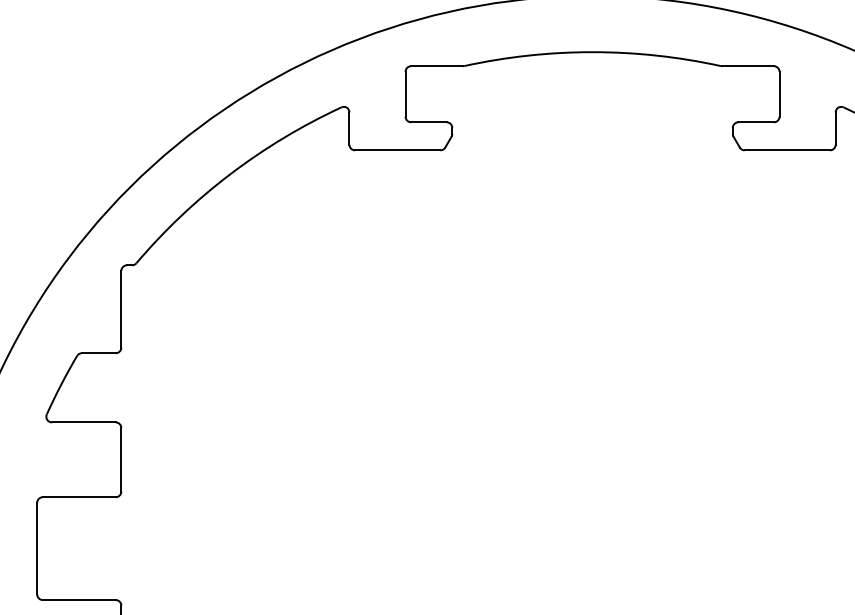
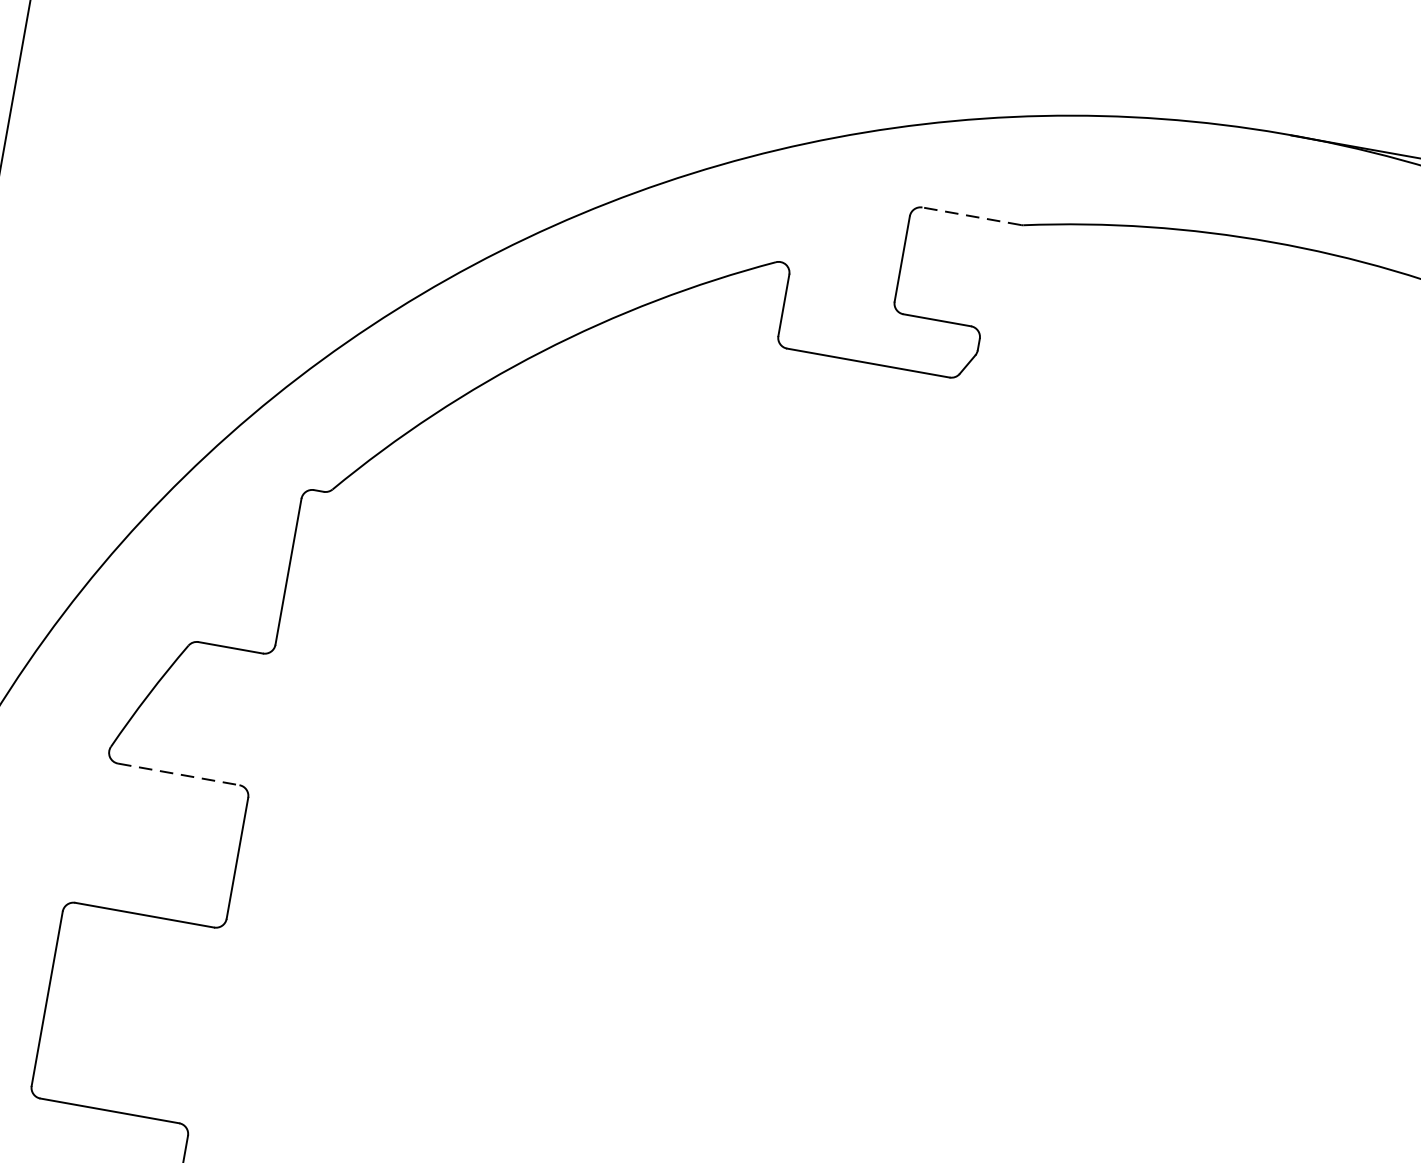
line: (437, 66) -> (972, 216), solid -> dashed
line: (83, 422) -> (178, 774), solid -> dashed

